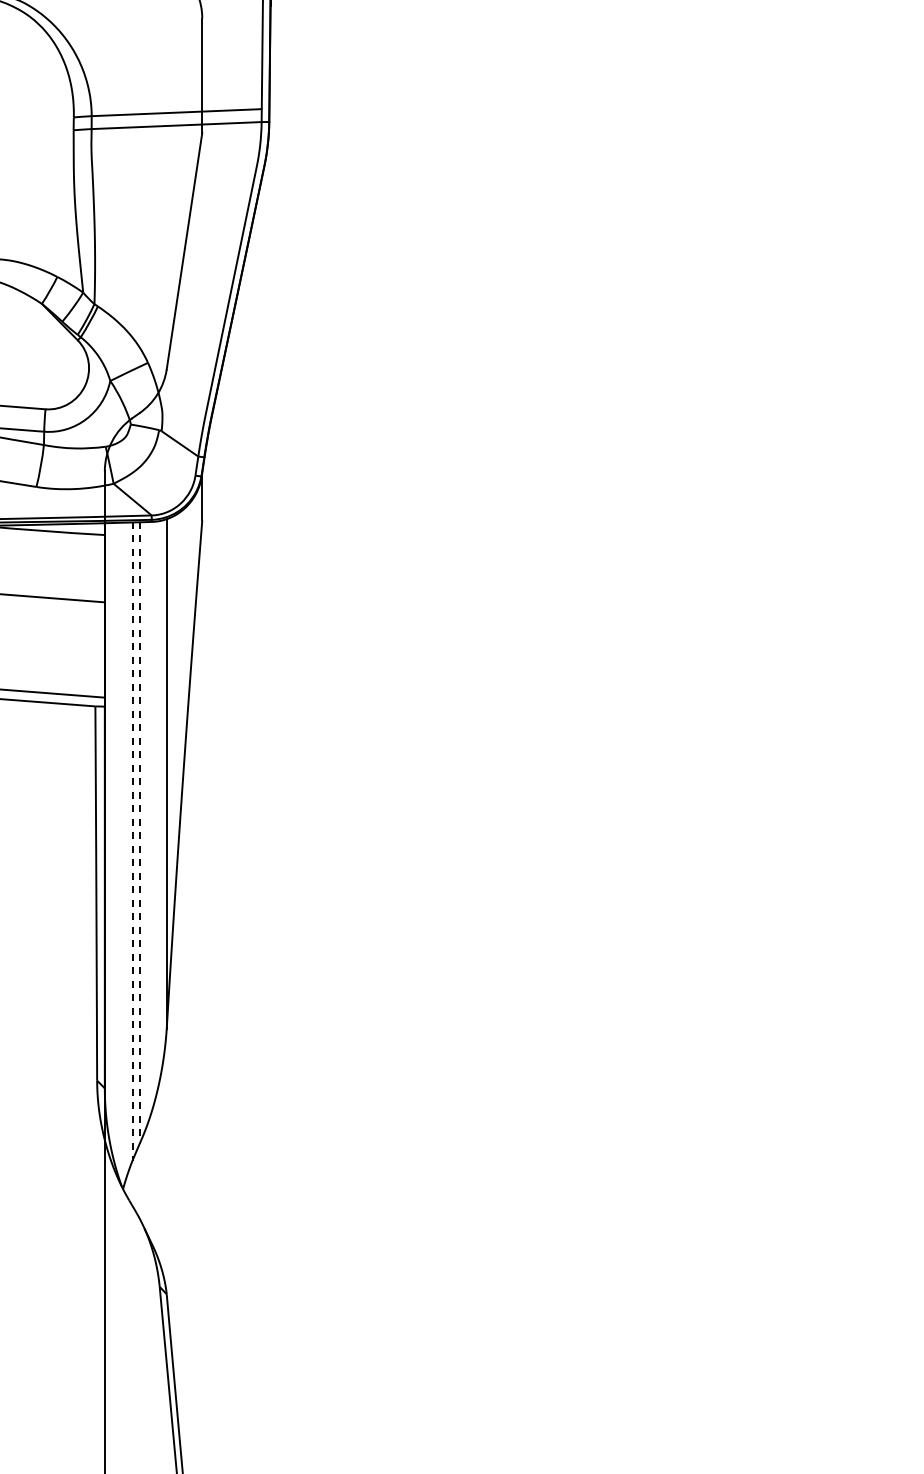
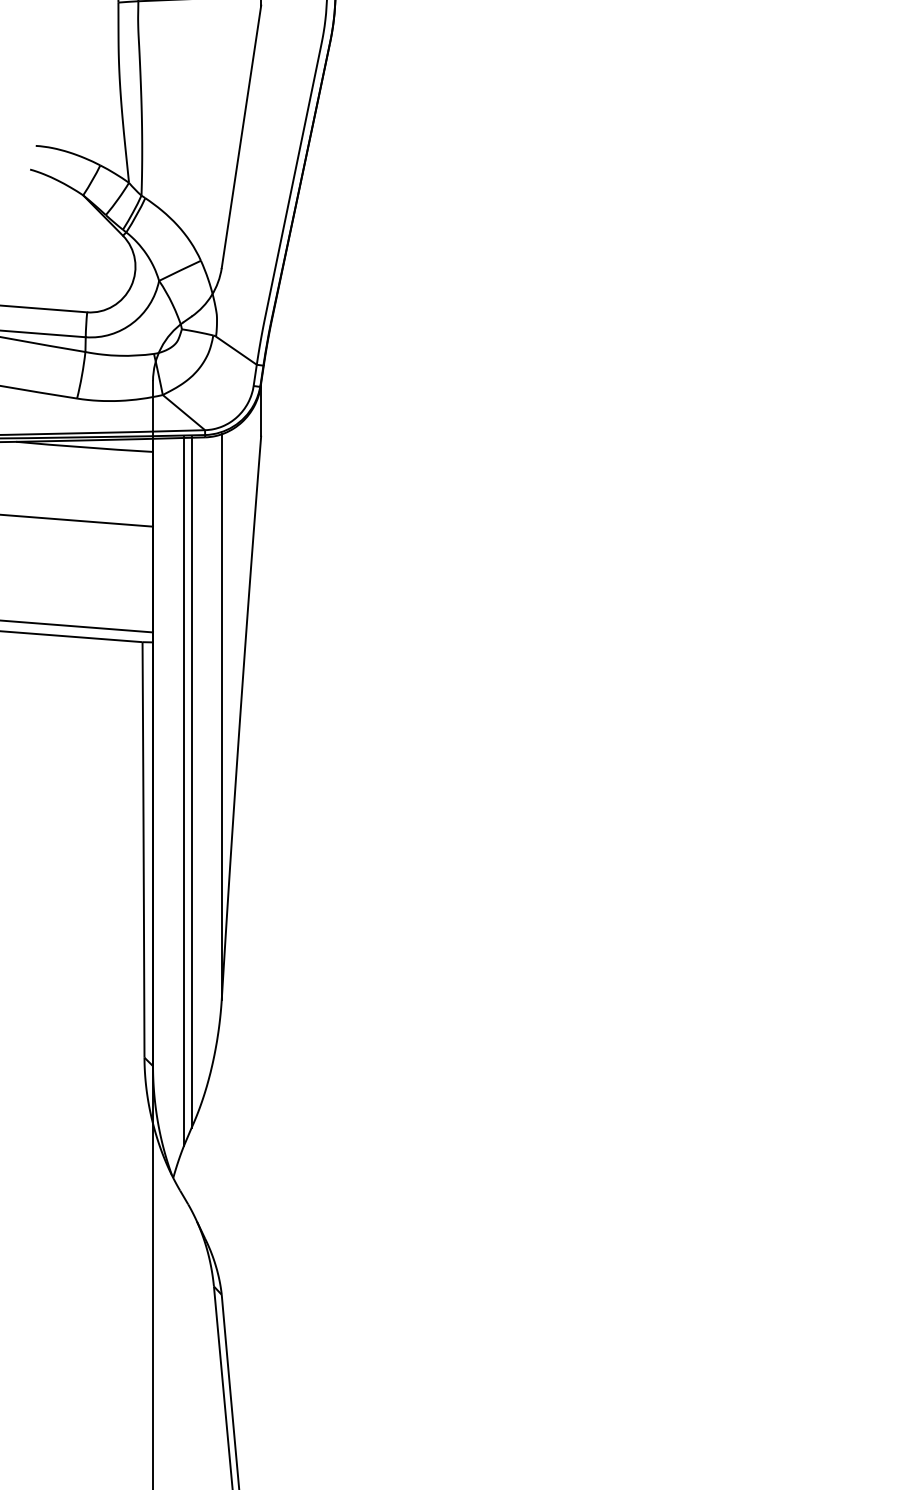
line: (139, 832) -> (191, 782), dashed -> solid
line: (132, 841) -> (183, 792), dashed -> solid

